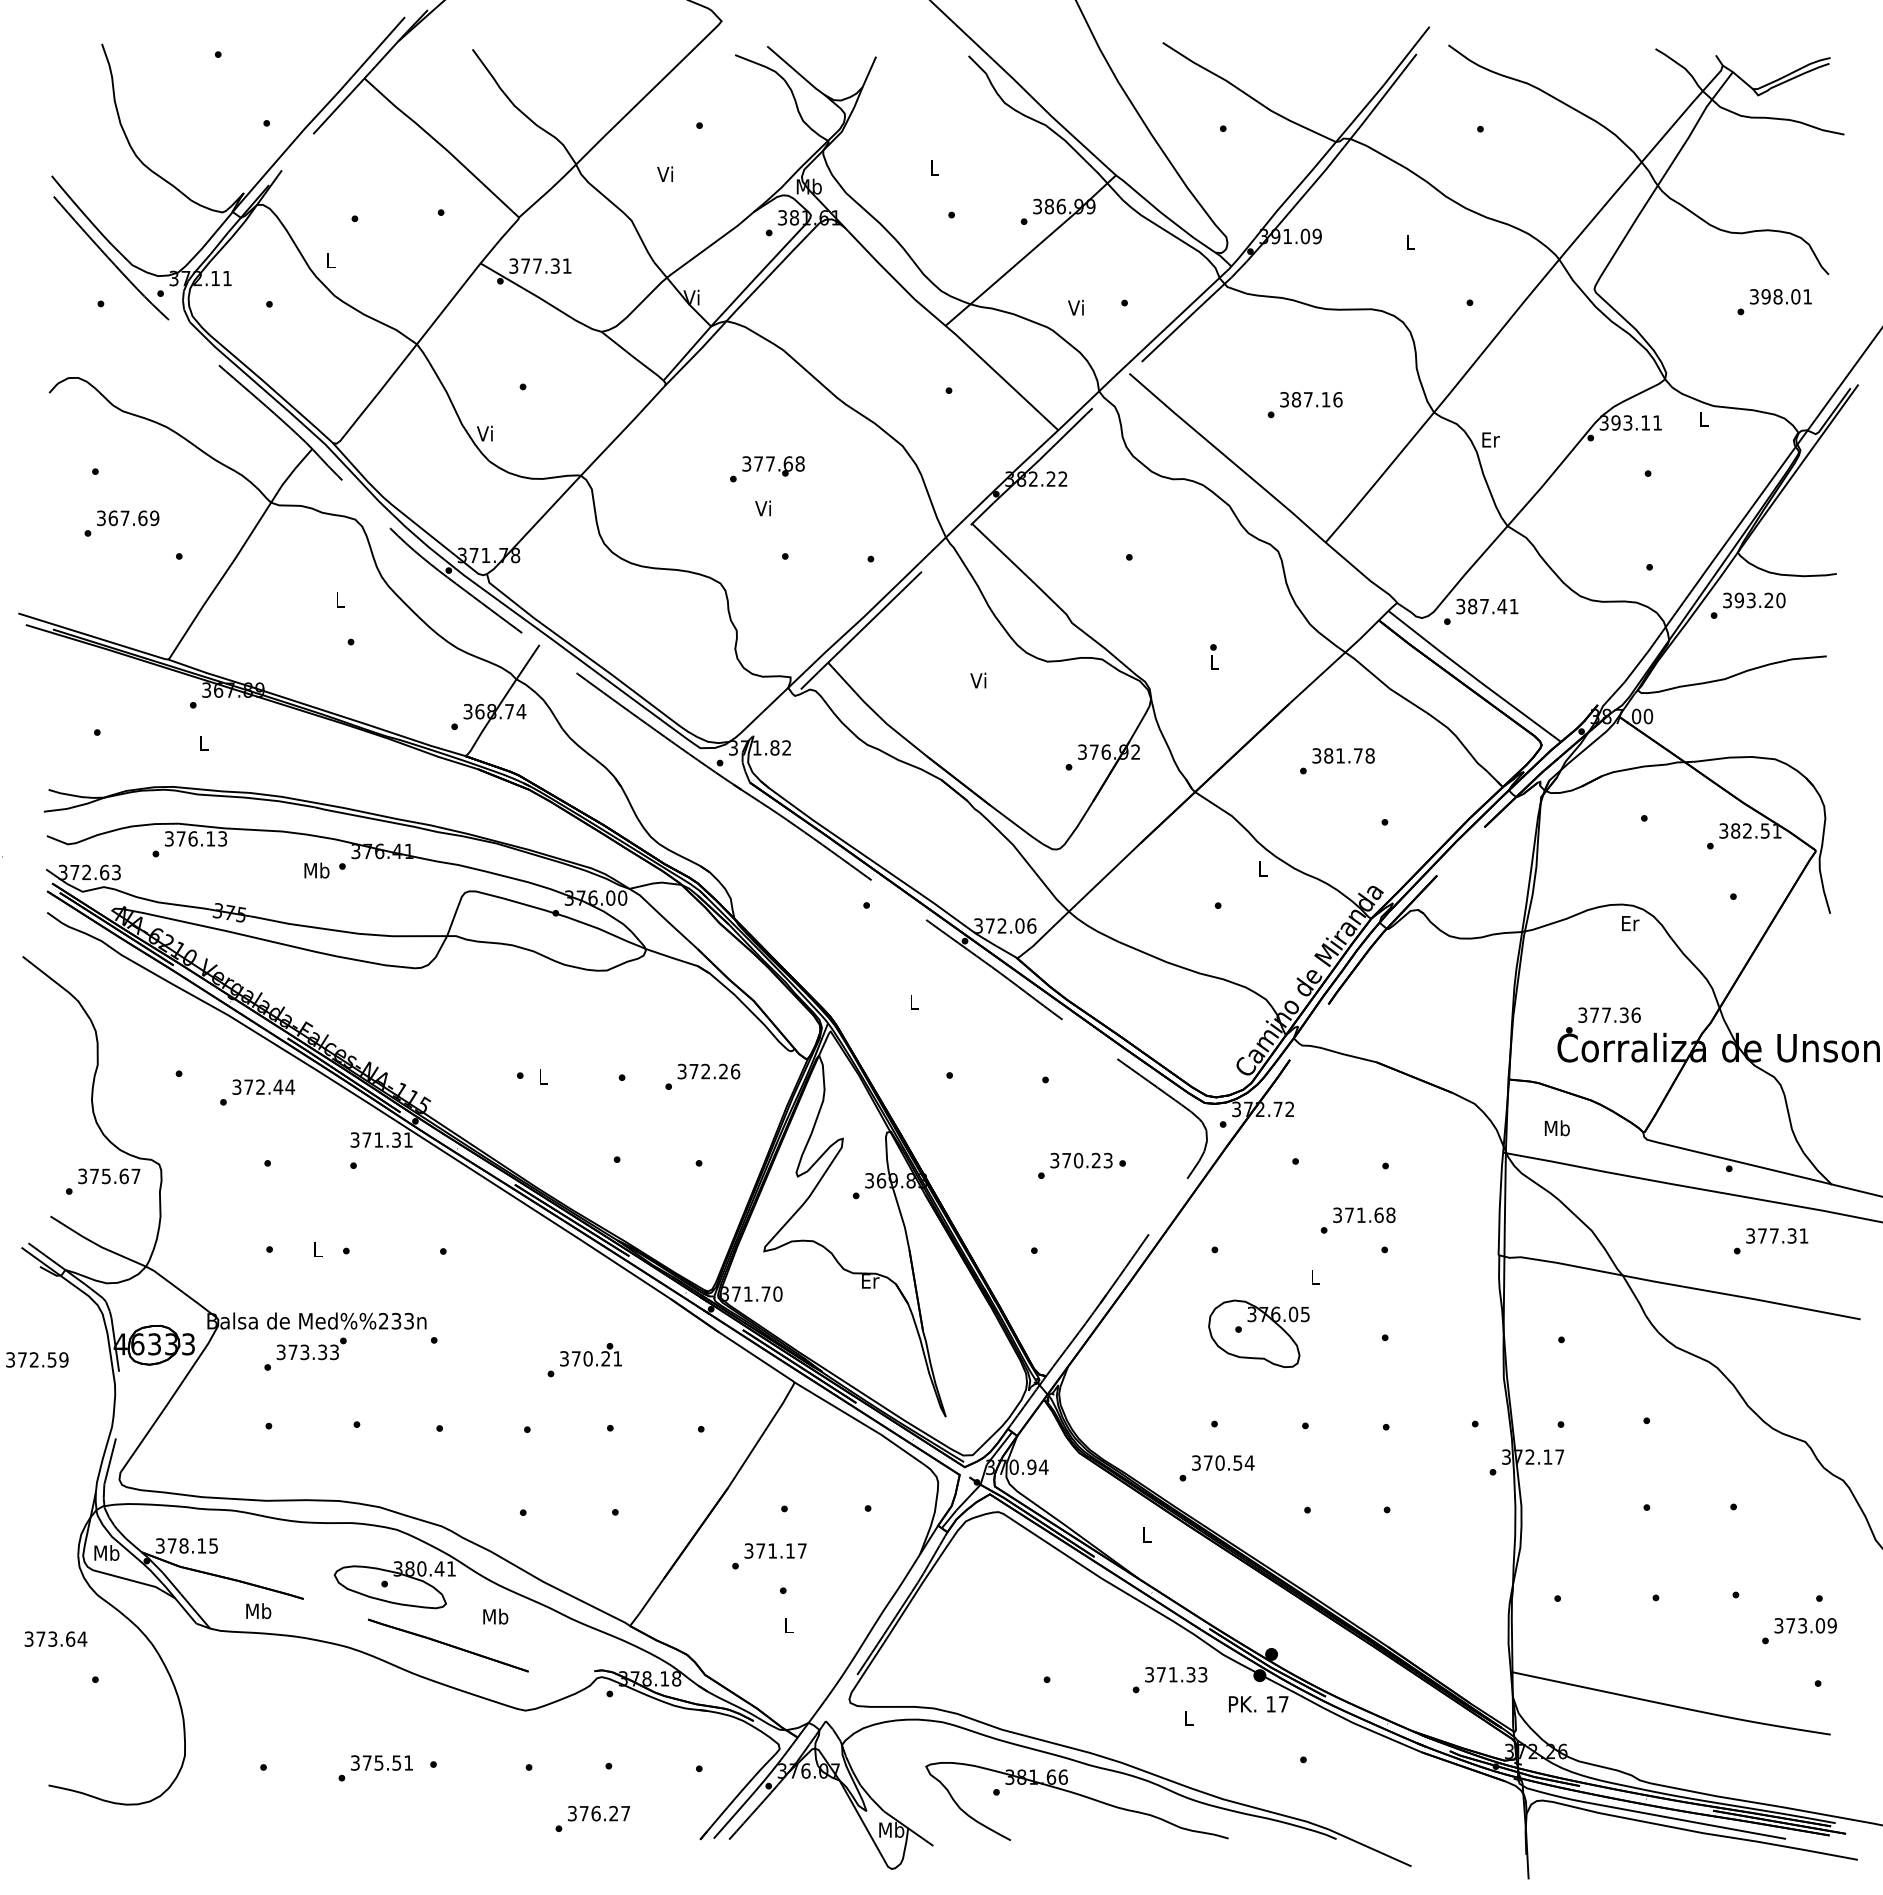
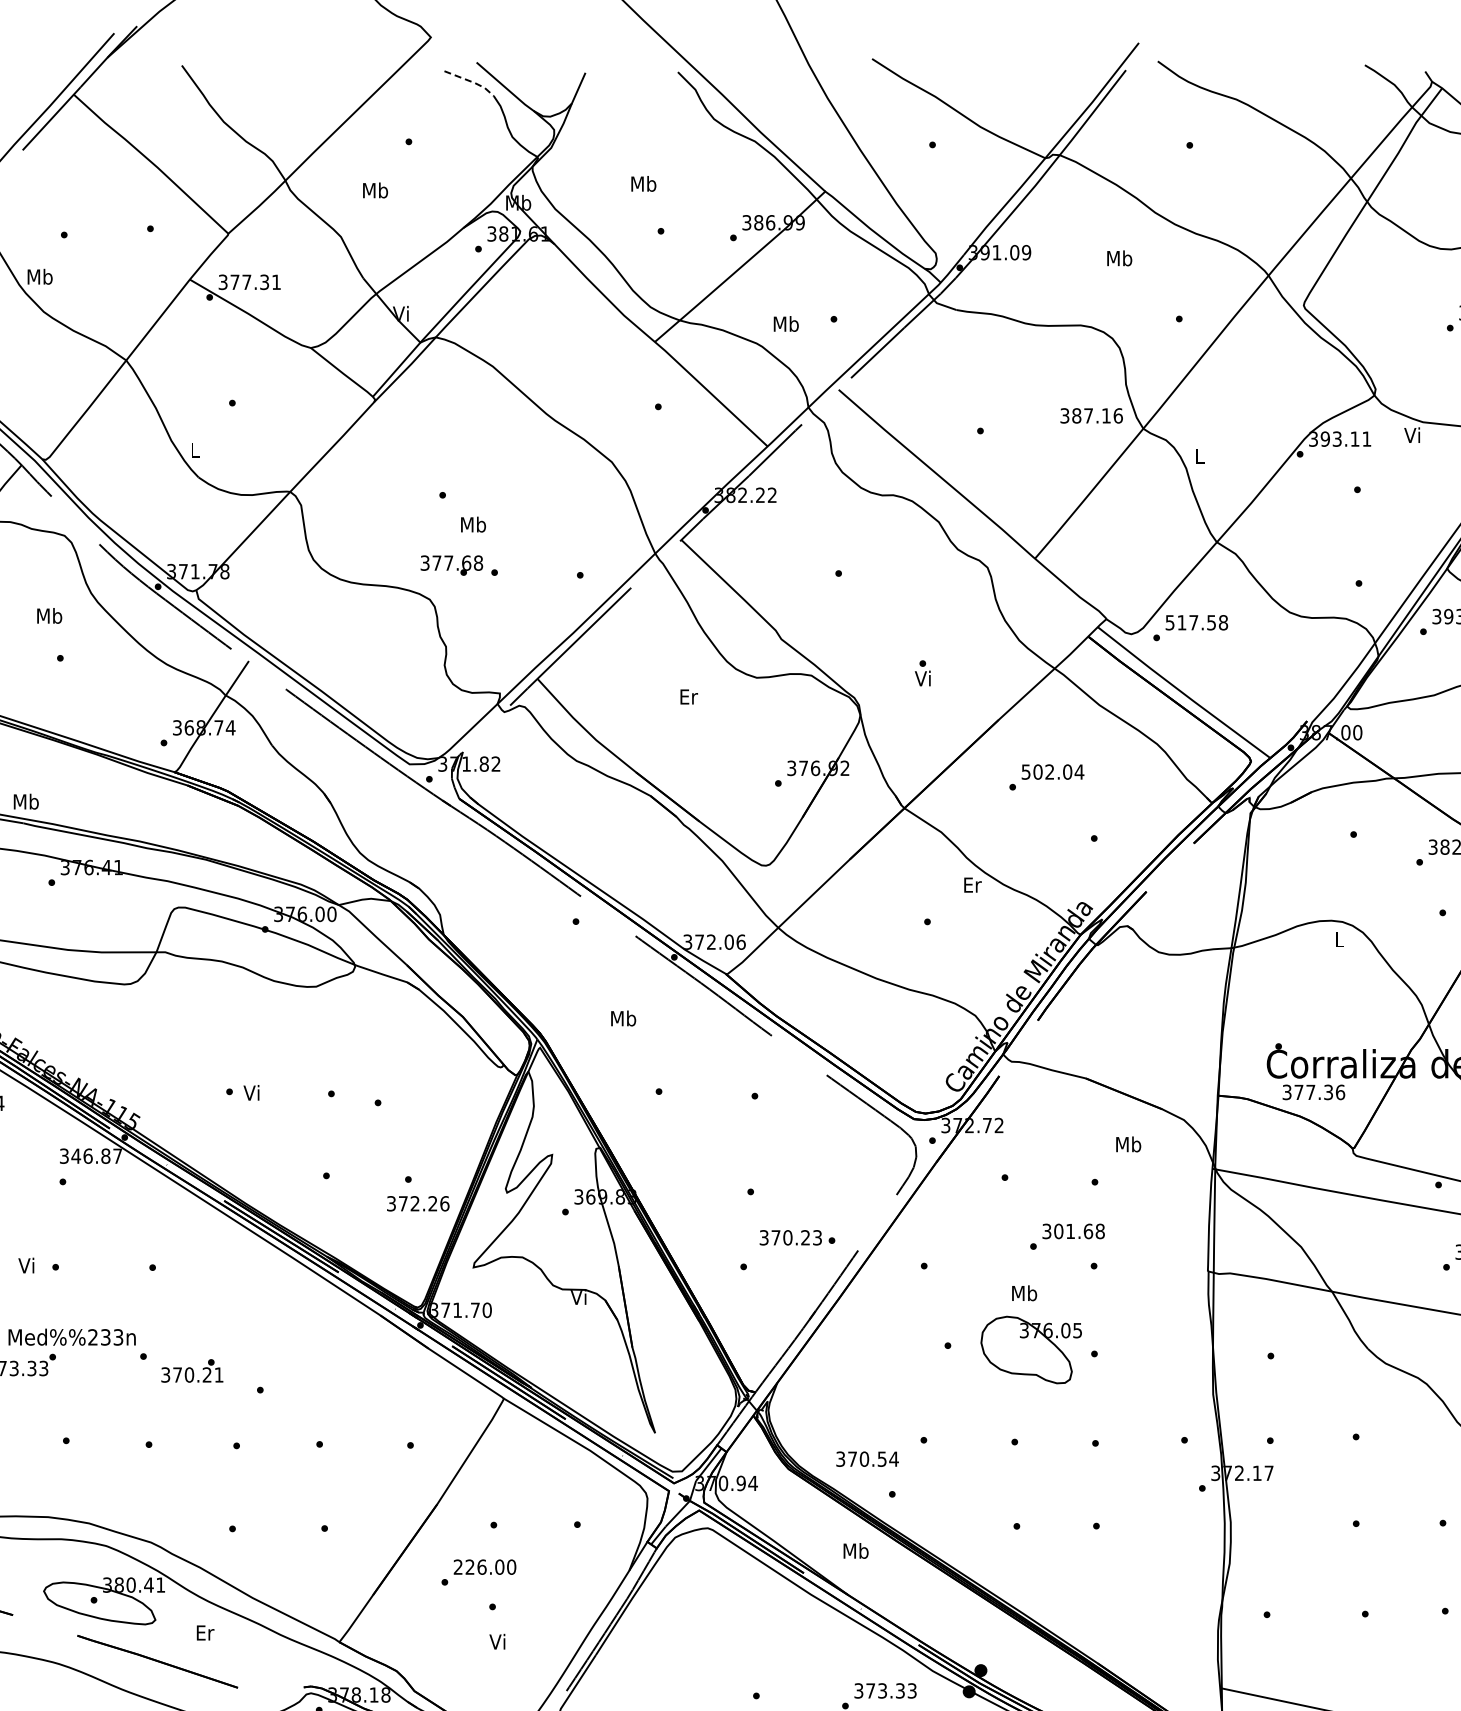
line: (763, 65) -> (472, 81), solid -> dashed
text: (934, 167) -> (643, 183), L -> Mb
text: (665, 174) -> (374, 190), Vi -> Mb
text: (1410, 242) -> (1119, 258), L -> Mb
text: (330, 260) -> (39, 276), L -> Mb
text: (1076, 307) -> (785, 323), Vi -> Mb
text: (1311, 399) -> (1091, 415), moved
text: (1702, 418) -> (1411, 434), L -> Vi
text: (484, 433) -> (193, 449), Vi -> L
text: (1490, 439) -> (1199, 455), Er -> L
text: (773, 466) -> (451, 565), moved
text: (763, 508) -> (472, 524), Vi -> Mb
text: (339, 599) -> (48, 615), L -> Mb
text: (1487, 606) -> (1196, 622), 387.41 -> 517.58
text: (1213, 662) -> (922, 678), L -> Vi
text: (979, 680) -> (688, 696), Vi -> Er
text: (1343, 755) -> (1052, 771), 381.78 -> 502.04
text: (1263, 868) -> (972, 884), L -> Er
text: (316, 870) -> (25, 801), moved
text: (1630, 923) -> (1339, 939), Er -> L
text: (913, 1002) -> (622, 1018), L -> Mb
text: (1609, 1014) -> (1313, 1091), moved
text: (708, 1071) -> (417, 1203), moved
text: (542, 1076) -> (251, 1092), L -> Vi
text: (1556, 1128) -> (1127, 1144), moved
text: (387, 1139) -> (96, 1155), 371.31 -> 346.87
text: (1087, 1160) -> (796, 1237), moved
text: (1349, 1215) -> (1058, 1231), 371.68 -> 301.68
text: (316, 1249) -> (25, 1265), L -> Vi
text: (1314, 1277) -> (1023, 1293), L -> Mb
text: (870, 1281) -> (579, 1297), Er -> Vi
part: (1258, 1333) -> (1030, 1349), moved
text: (590, 1354) -> (191, 1370), moved
text: (1223, 1462) -> (867, 1458), moved
text: (1146, 1534) -> (855, 1550), L -> Mb
text: (775, 1550) -> (484, 1566), 371.17 -> 226.00
text: (495, 1616) -> (204, 1632), Mb -> Er
text: (787, 1625) -> (496, 1641), L -> Vi
text: (1172, 1674) -> (881, 1690), 371.33 -> 373.33

